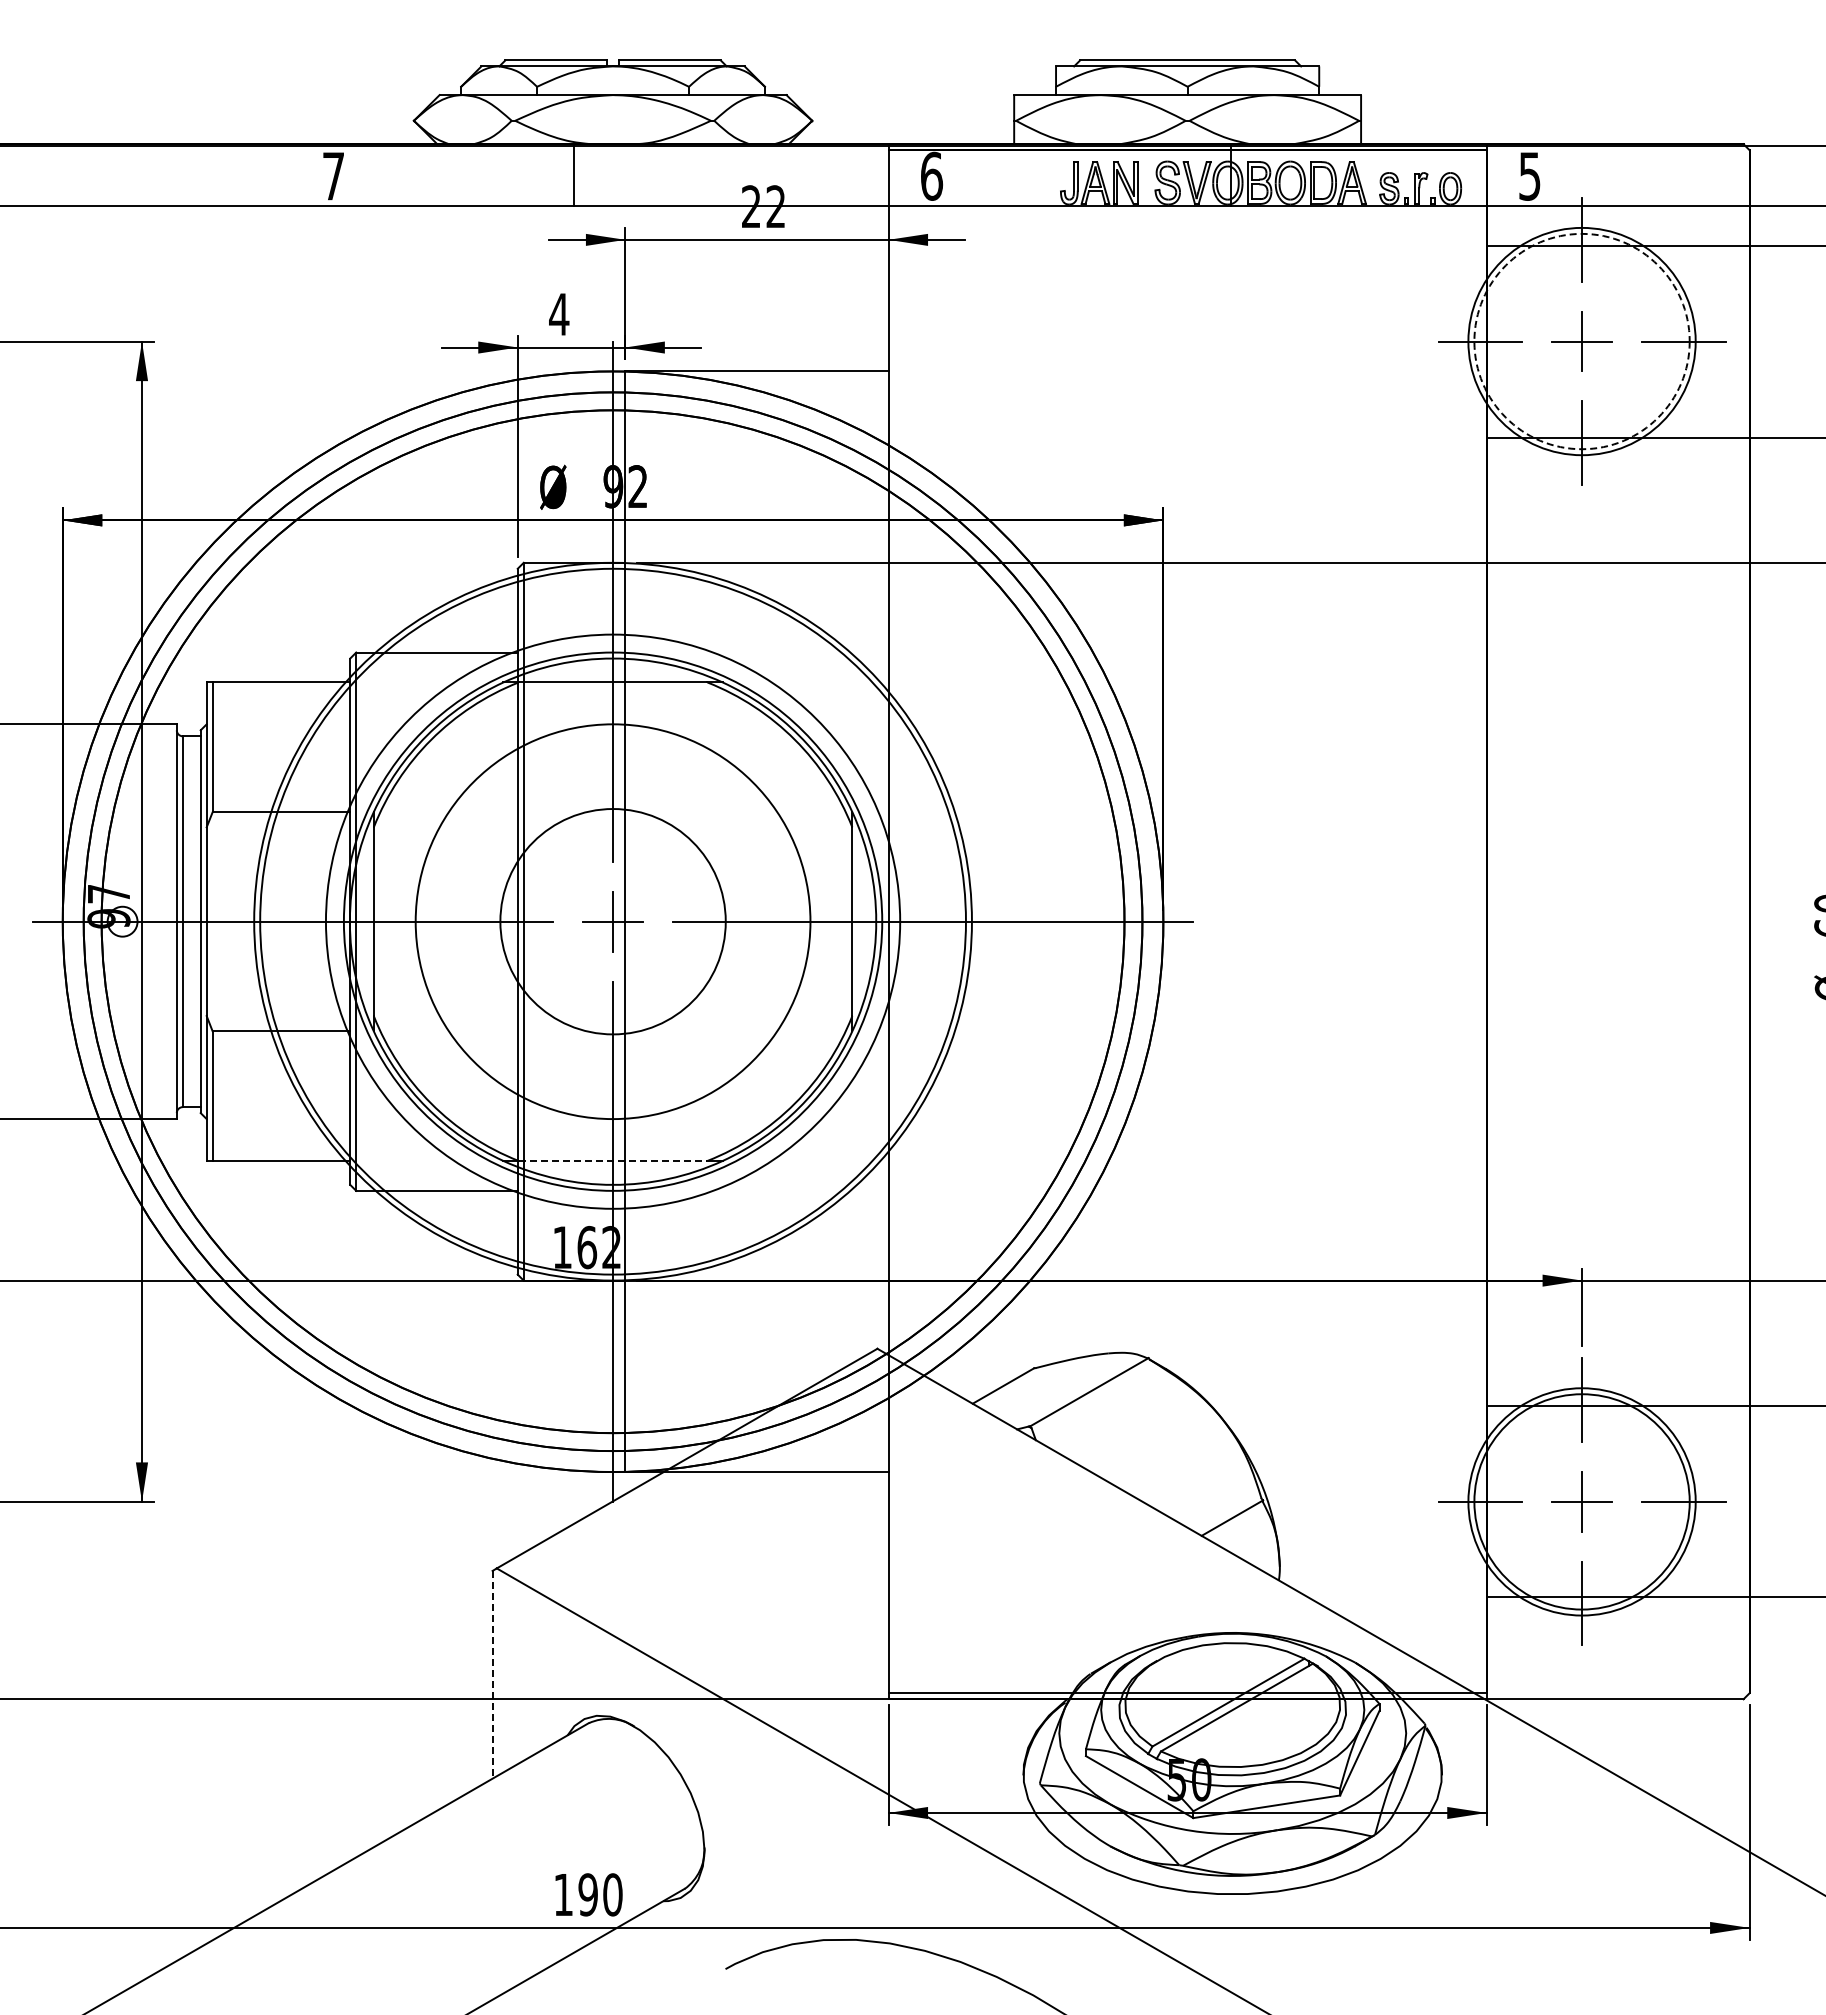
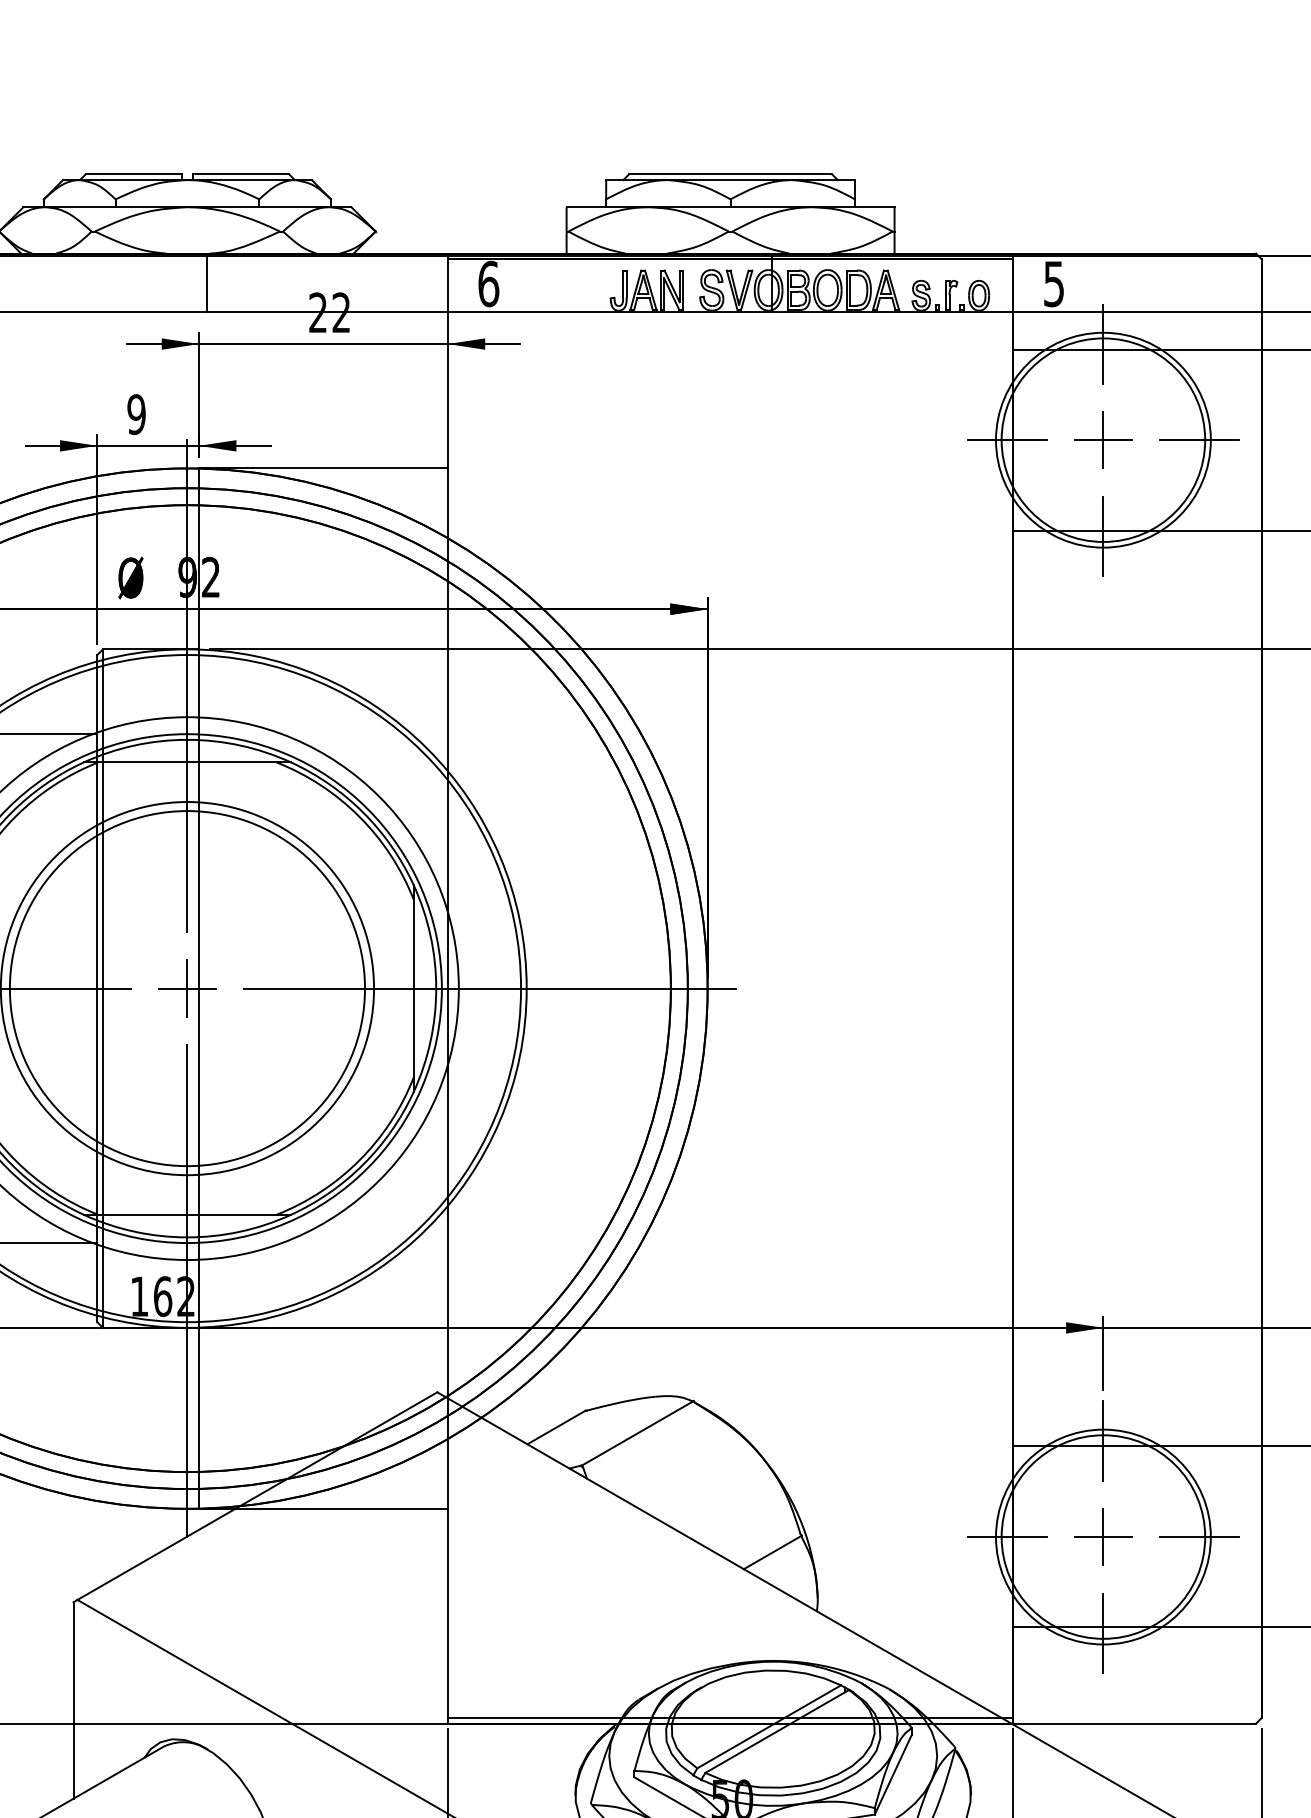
line: (574, 176) -> (206, 284), moved
text: (559, 314) -> (136, 414), 4 -> 9
circle: (1581, 341) -> (1102, 440), dashed -> solid
circle: (612, 921) -> (186, 988), size x1.67
line: (613, 1160) -> (187, 1214), dashed -> solid
line: (492, 1674) -> (73, 1700), dashed -> solid

